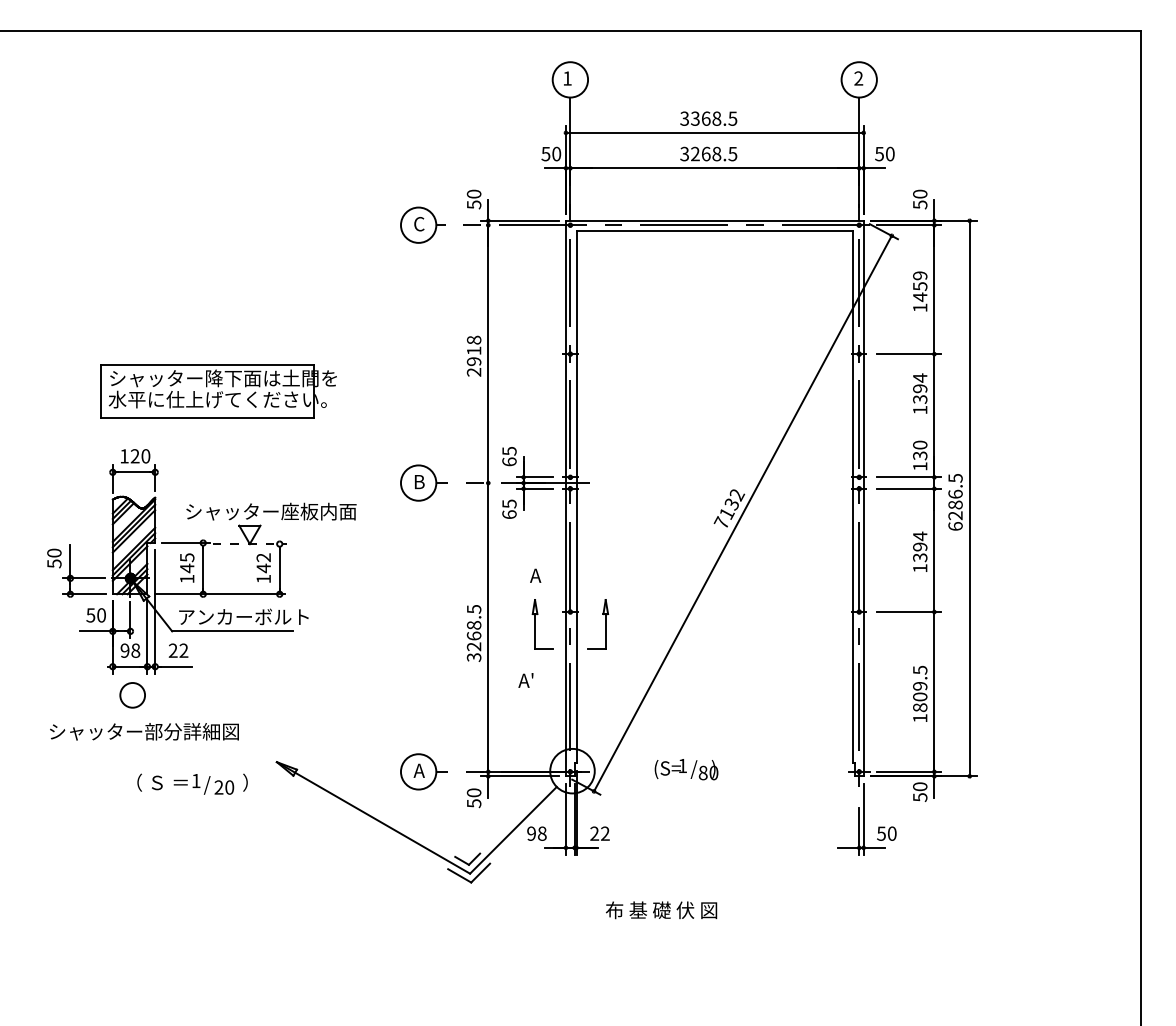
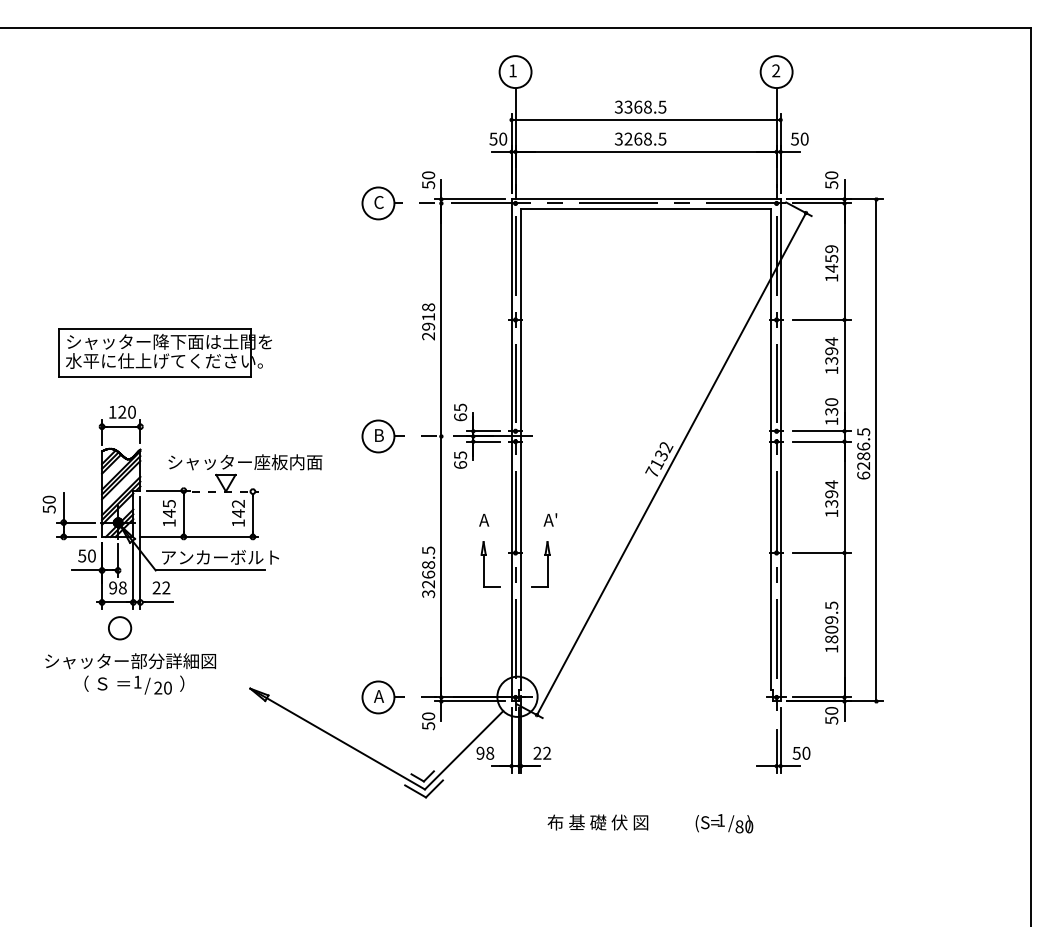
part: (218, 391) -> (165, 353), moved
text: (525, 680) -> (550, 519), moved
text: (686, 769) -> (724, 823), moved
text: (192, 783) -> (134, 684), moved

